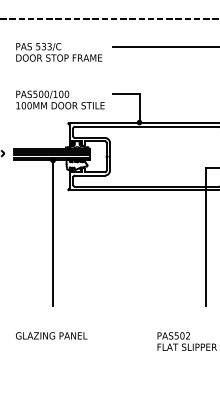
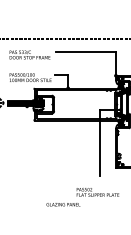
line: (53, 232) -> (27, 140), removed
text: (51, 335) -> (63, 204), moved

